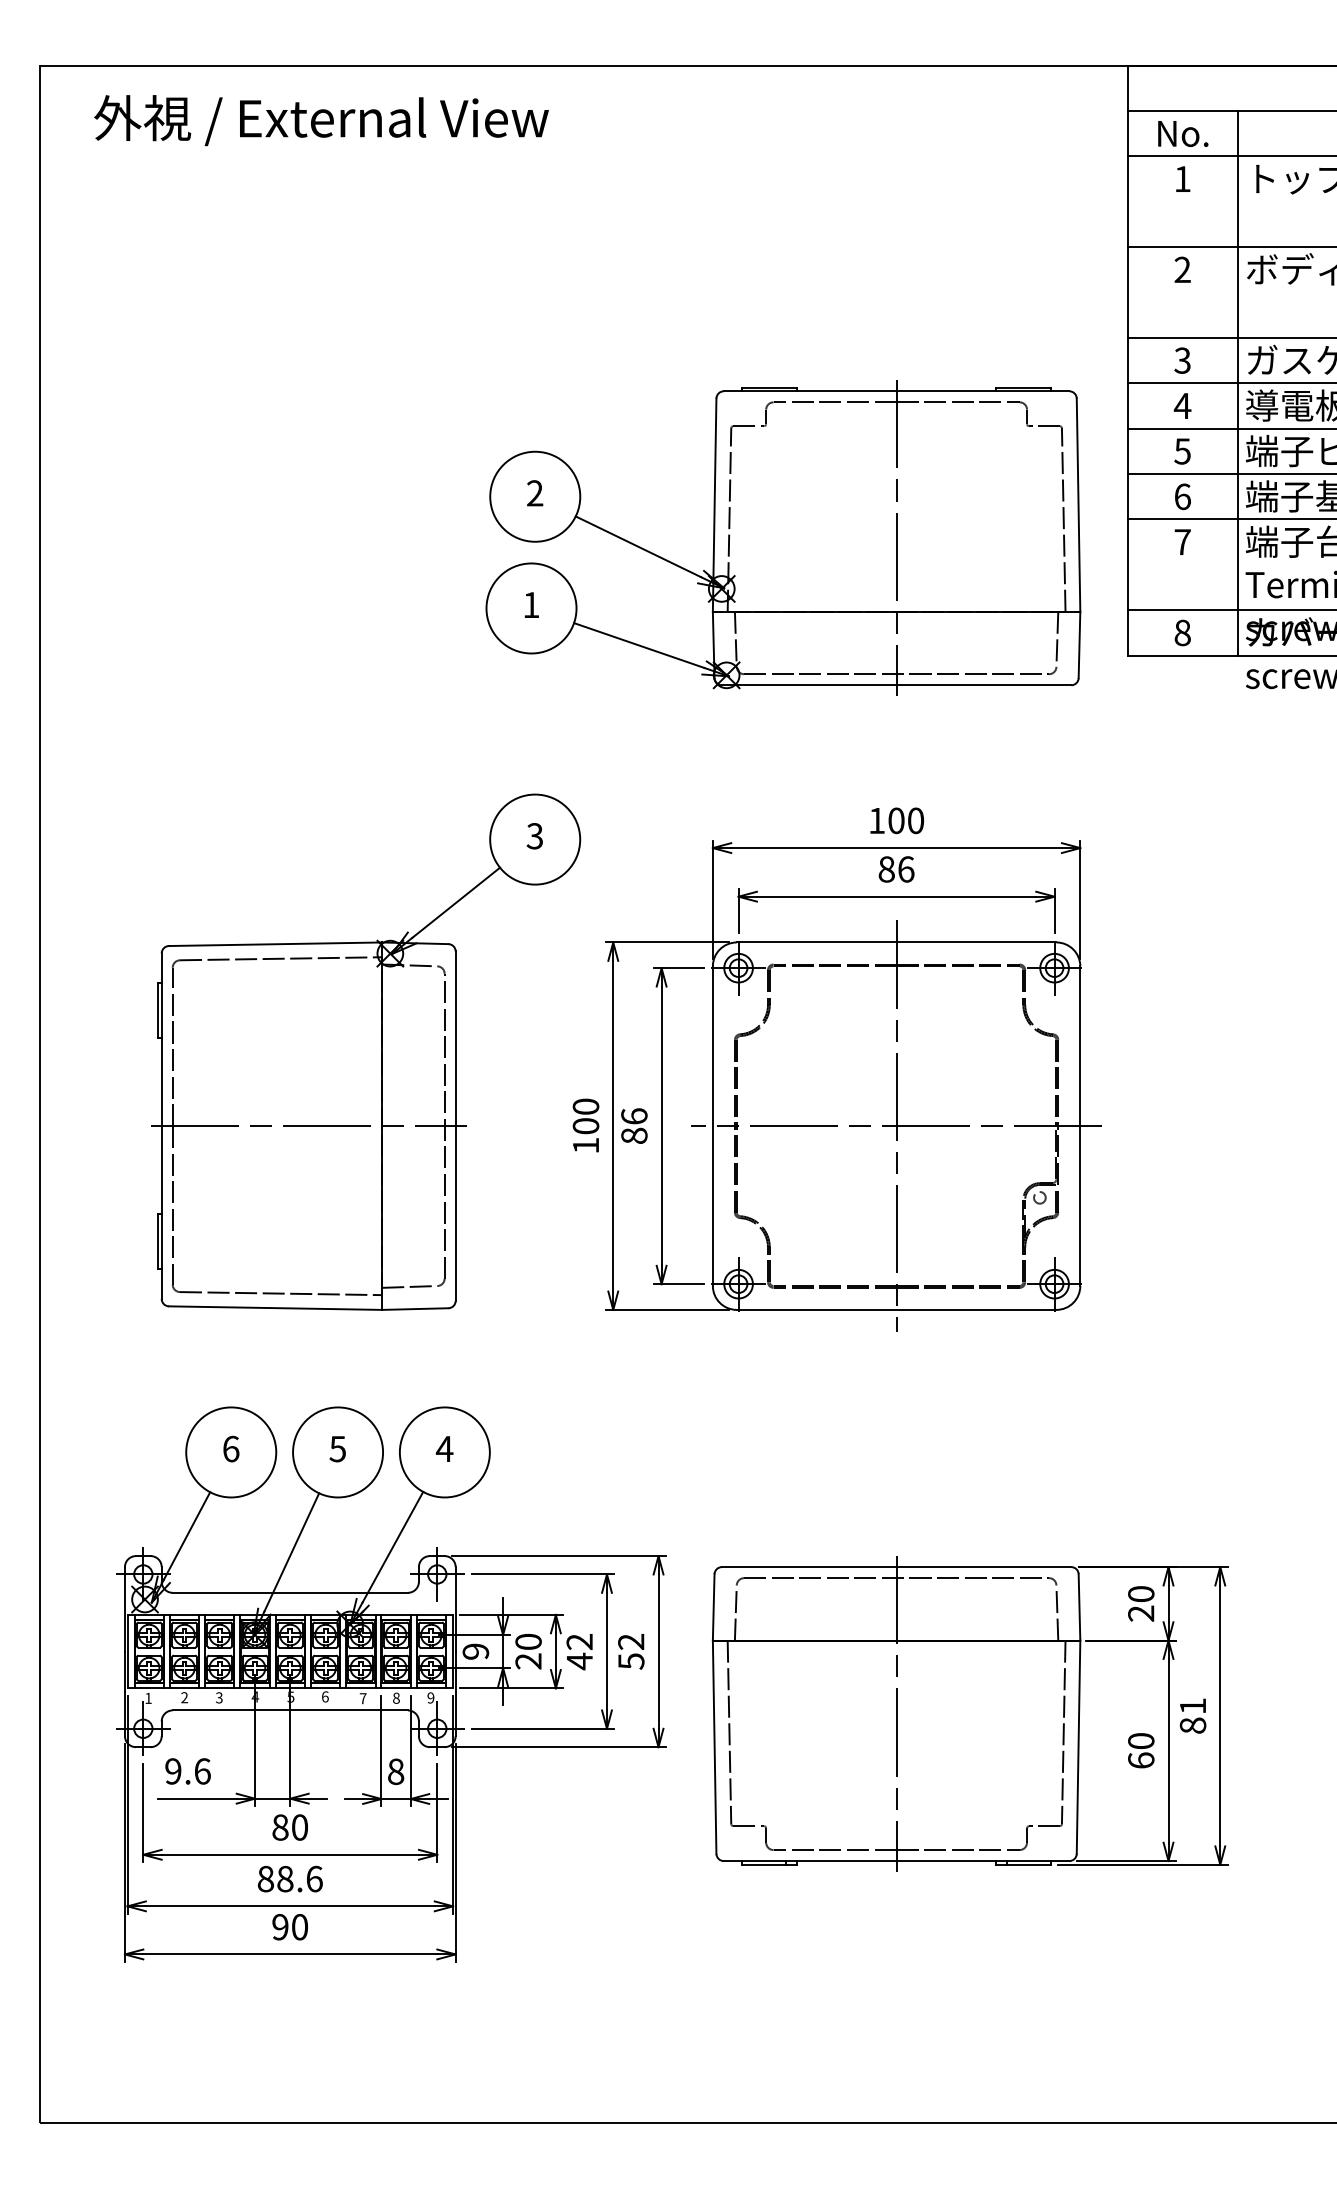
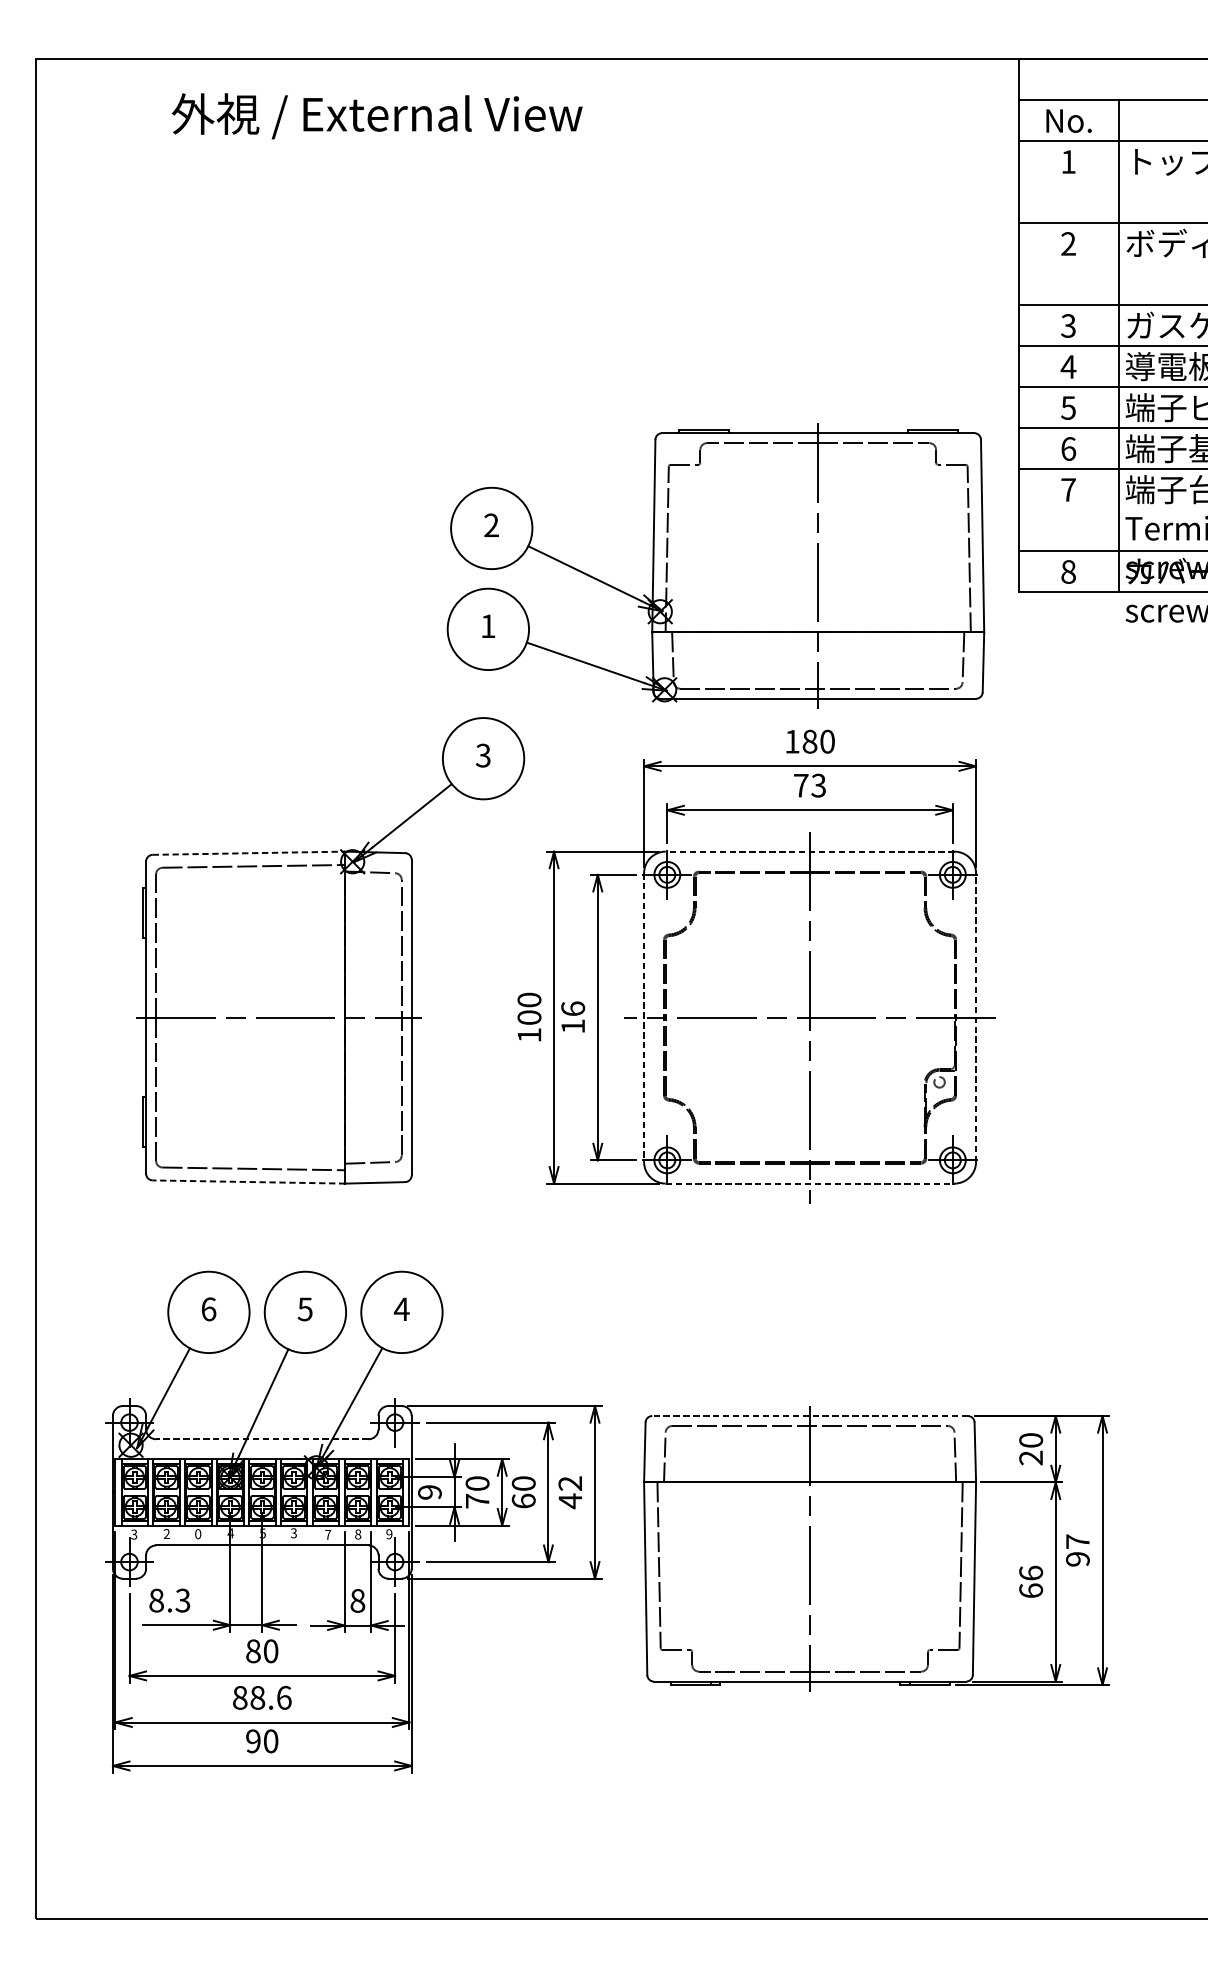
text: (321, 120) -> (377, 116), moved
part: (783, 537) -> (716, 565), moved
text: (896, 820) -> (809, 741), 100 -> 180
text: (896, 869) -> (809, 785), 86 -> 73
line: (896, 942) -> (809, 851), solid -> dashed
line: (275, 944) -> (248, 853), solid -> dashed
line: (712, 1126) -> (643, 1017), solid -> dashed
line: (1080, 1126) -> (976, 1017), solid -> dashed
text: (634, 1135) -> (573, 1026), 86 -> 16
line: (275, 1308) -> (248, 1182), solid -> dashed
line: (896, 1309) -> (809, 1183), solid -> dashed
line: (896, 1567) -> (809, 1416), solid -> dashed
line: (290, 1592) -> (262, 1438), solid -> dashed
text: (579, 1651) -> (523, 1492), 42 -> 60
text: (528, 1661) -> (477, 1501), 20 -> 70
text: (631, 1661) -> (570, 1501), 52 -> 42
text: (324, 1696) -> (293, 1532), 6 -> 3
text: (219, 1697) -> (198, 1533), 3 -> 0
text: (148, 1698) -> (134, 1534), 1 -> 3
text: (1192, 1715) -> (1077, 1550), 81 -> 97
text: (1141, 1740) -> (1031, 1572), 60 -> 66
text: (187, 1771) -> (169, 1600), 9.6 -> 8.3

